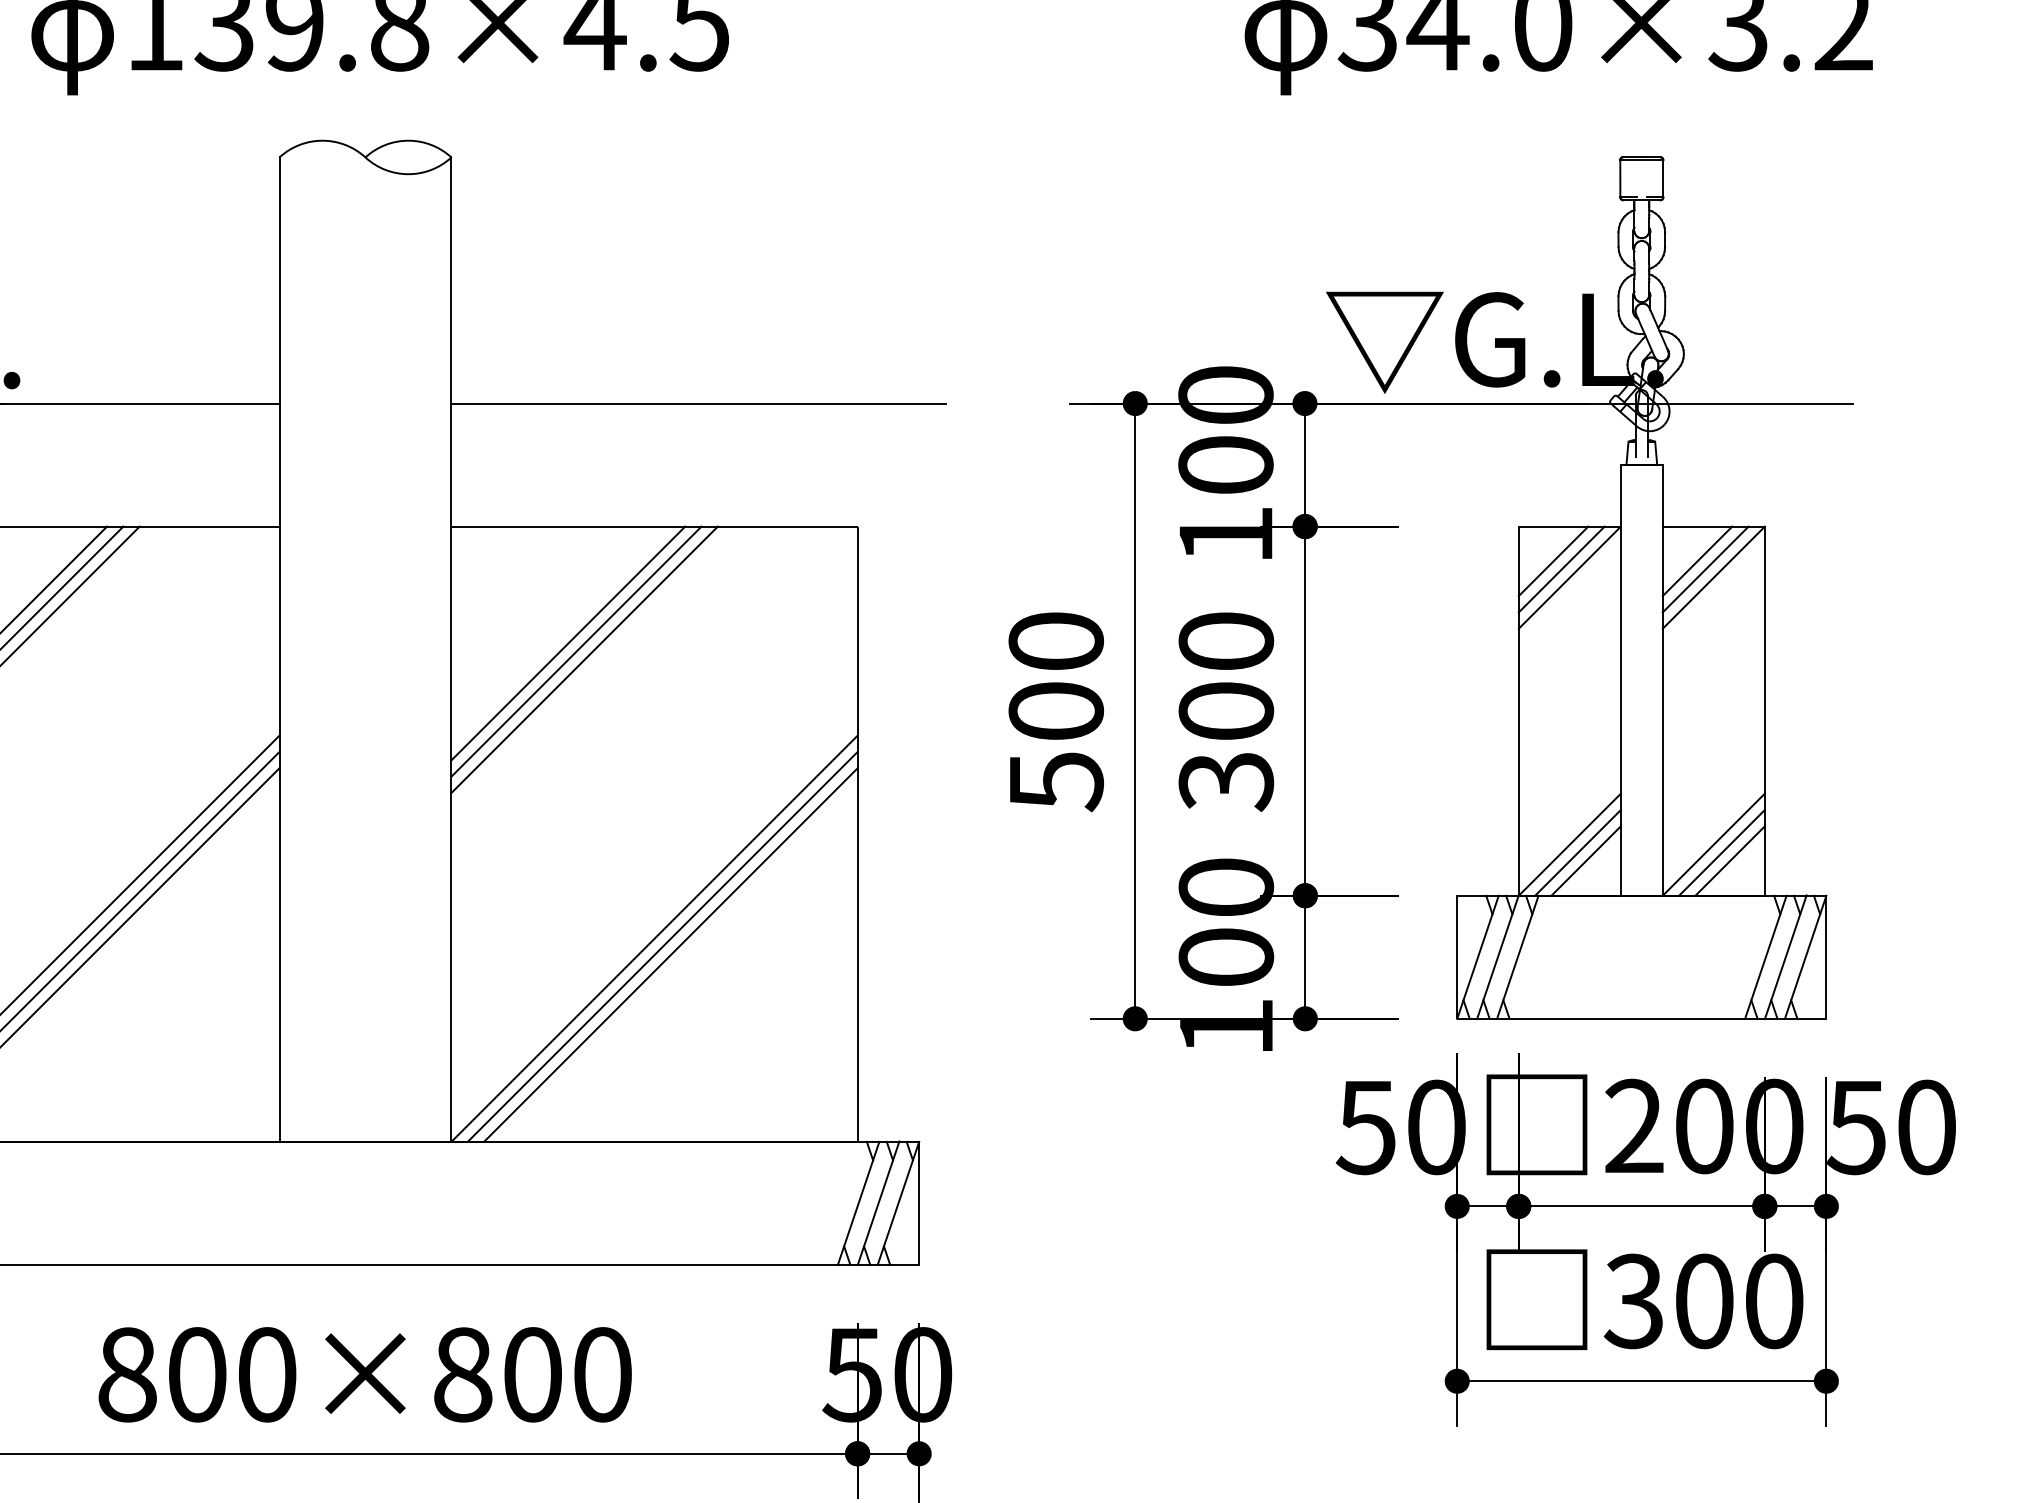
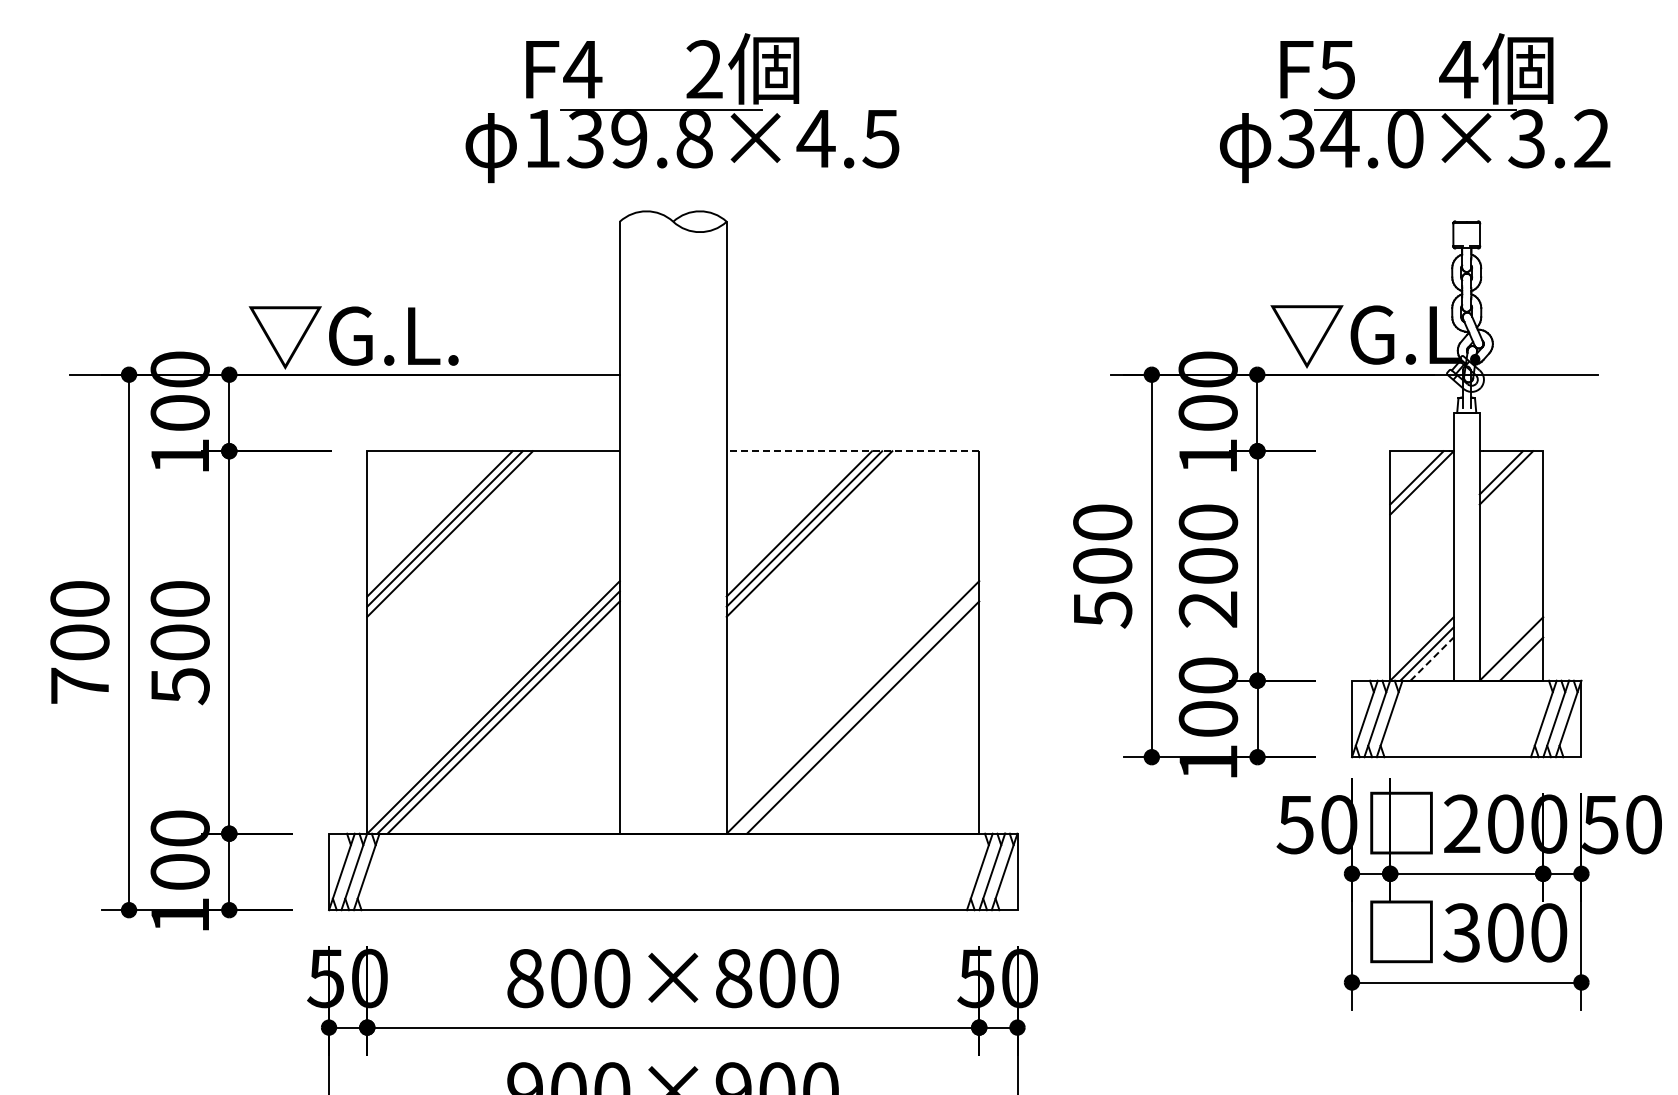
line: (698, 403) -> (880, 374), removed
line: (653, 527) -> (852, 451), solid -> dashed
line: (1552, 560) -> (1411, 472), removed
line: (1713, 576) -> (1511, 482), removed
text: (1226, 781) -> (1208, 609), 300 -> 200
line: (1721, 851) -> (1516, 653), removed
line: (1586, 861) -> (1432, 659), solid -> dashed
line: (661, 946) -> (857, 712), removed

